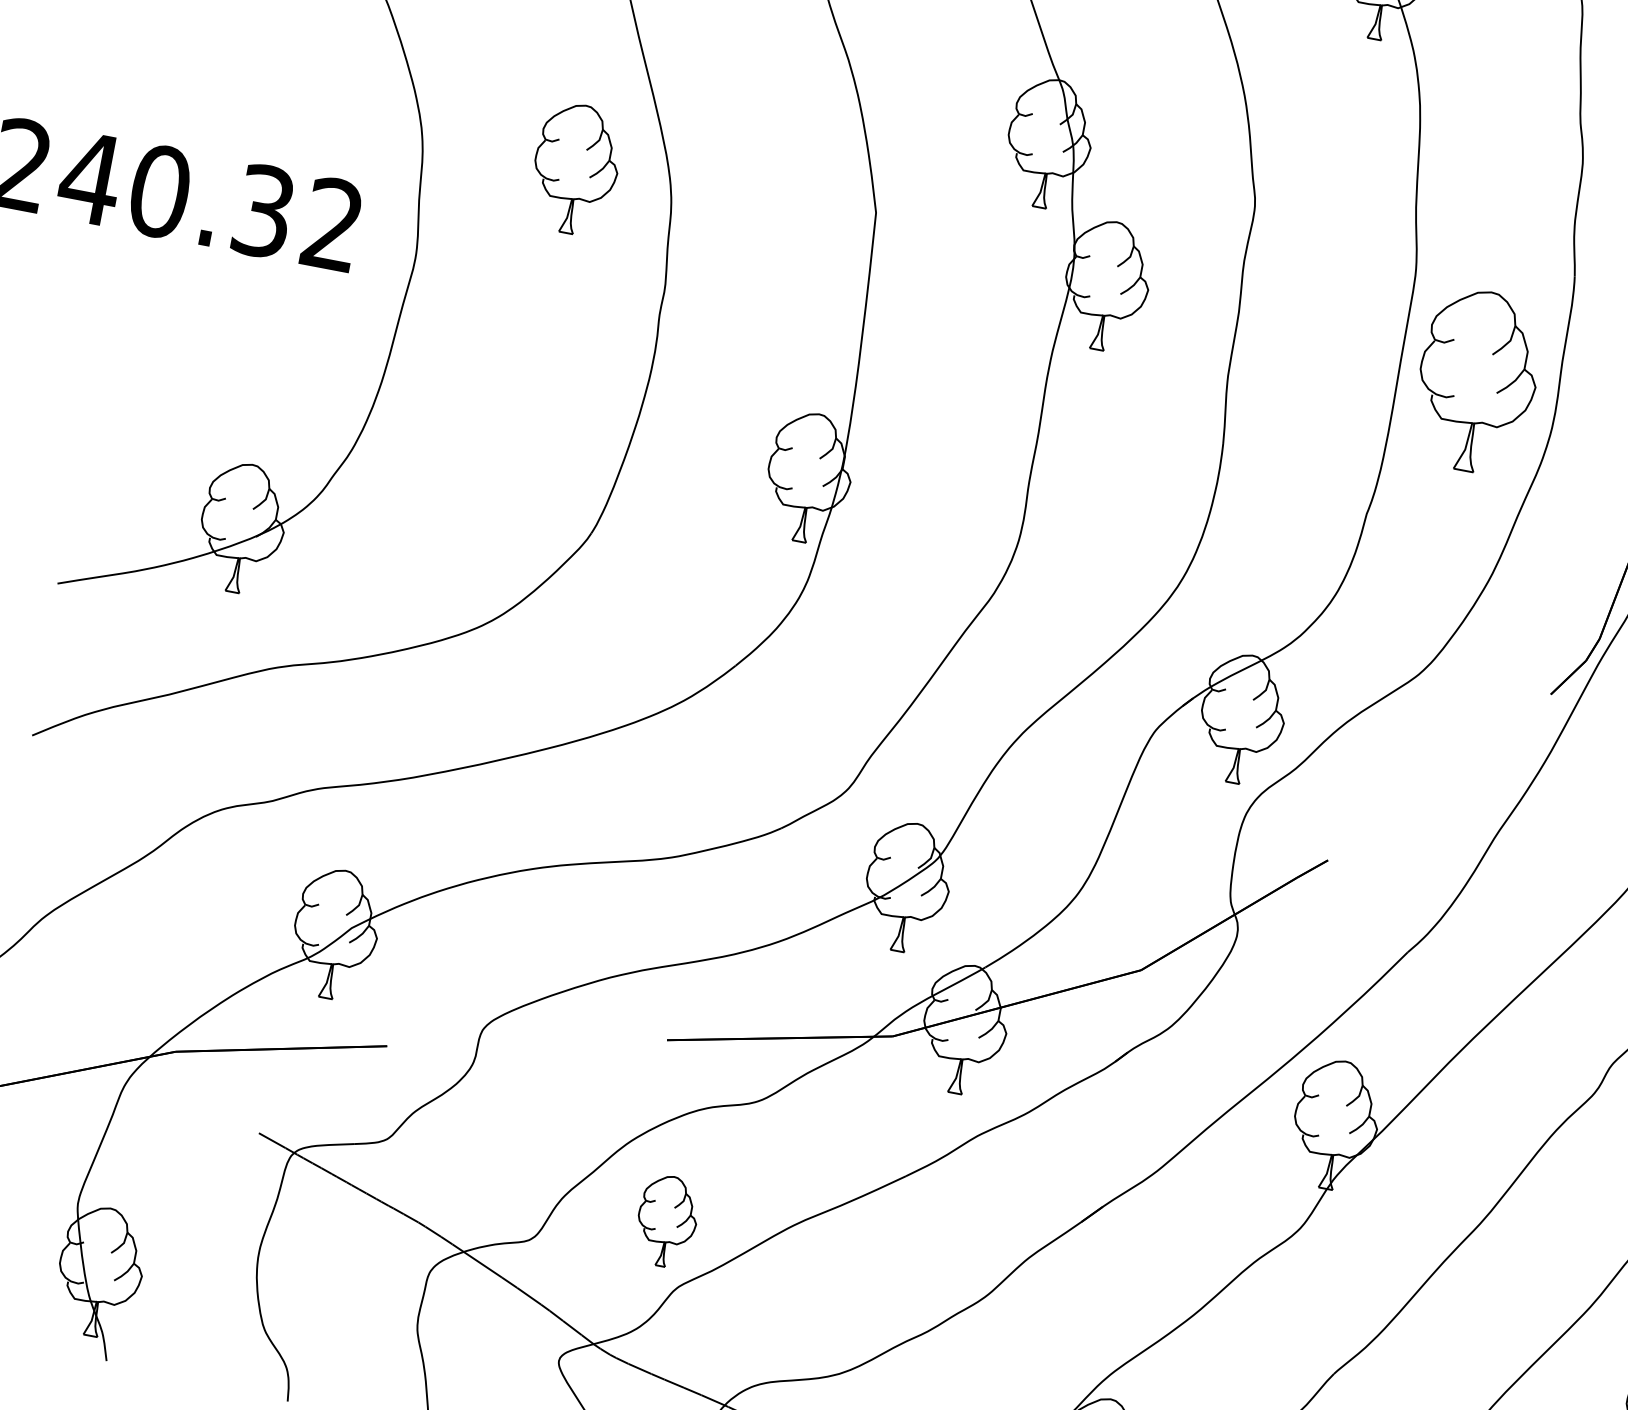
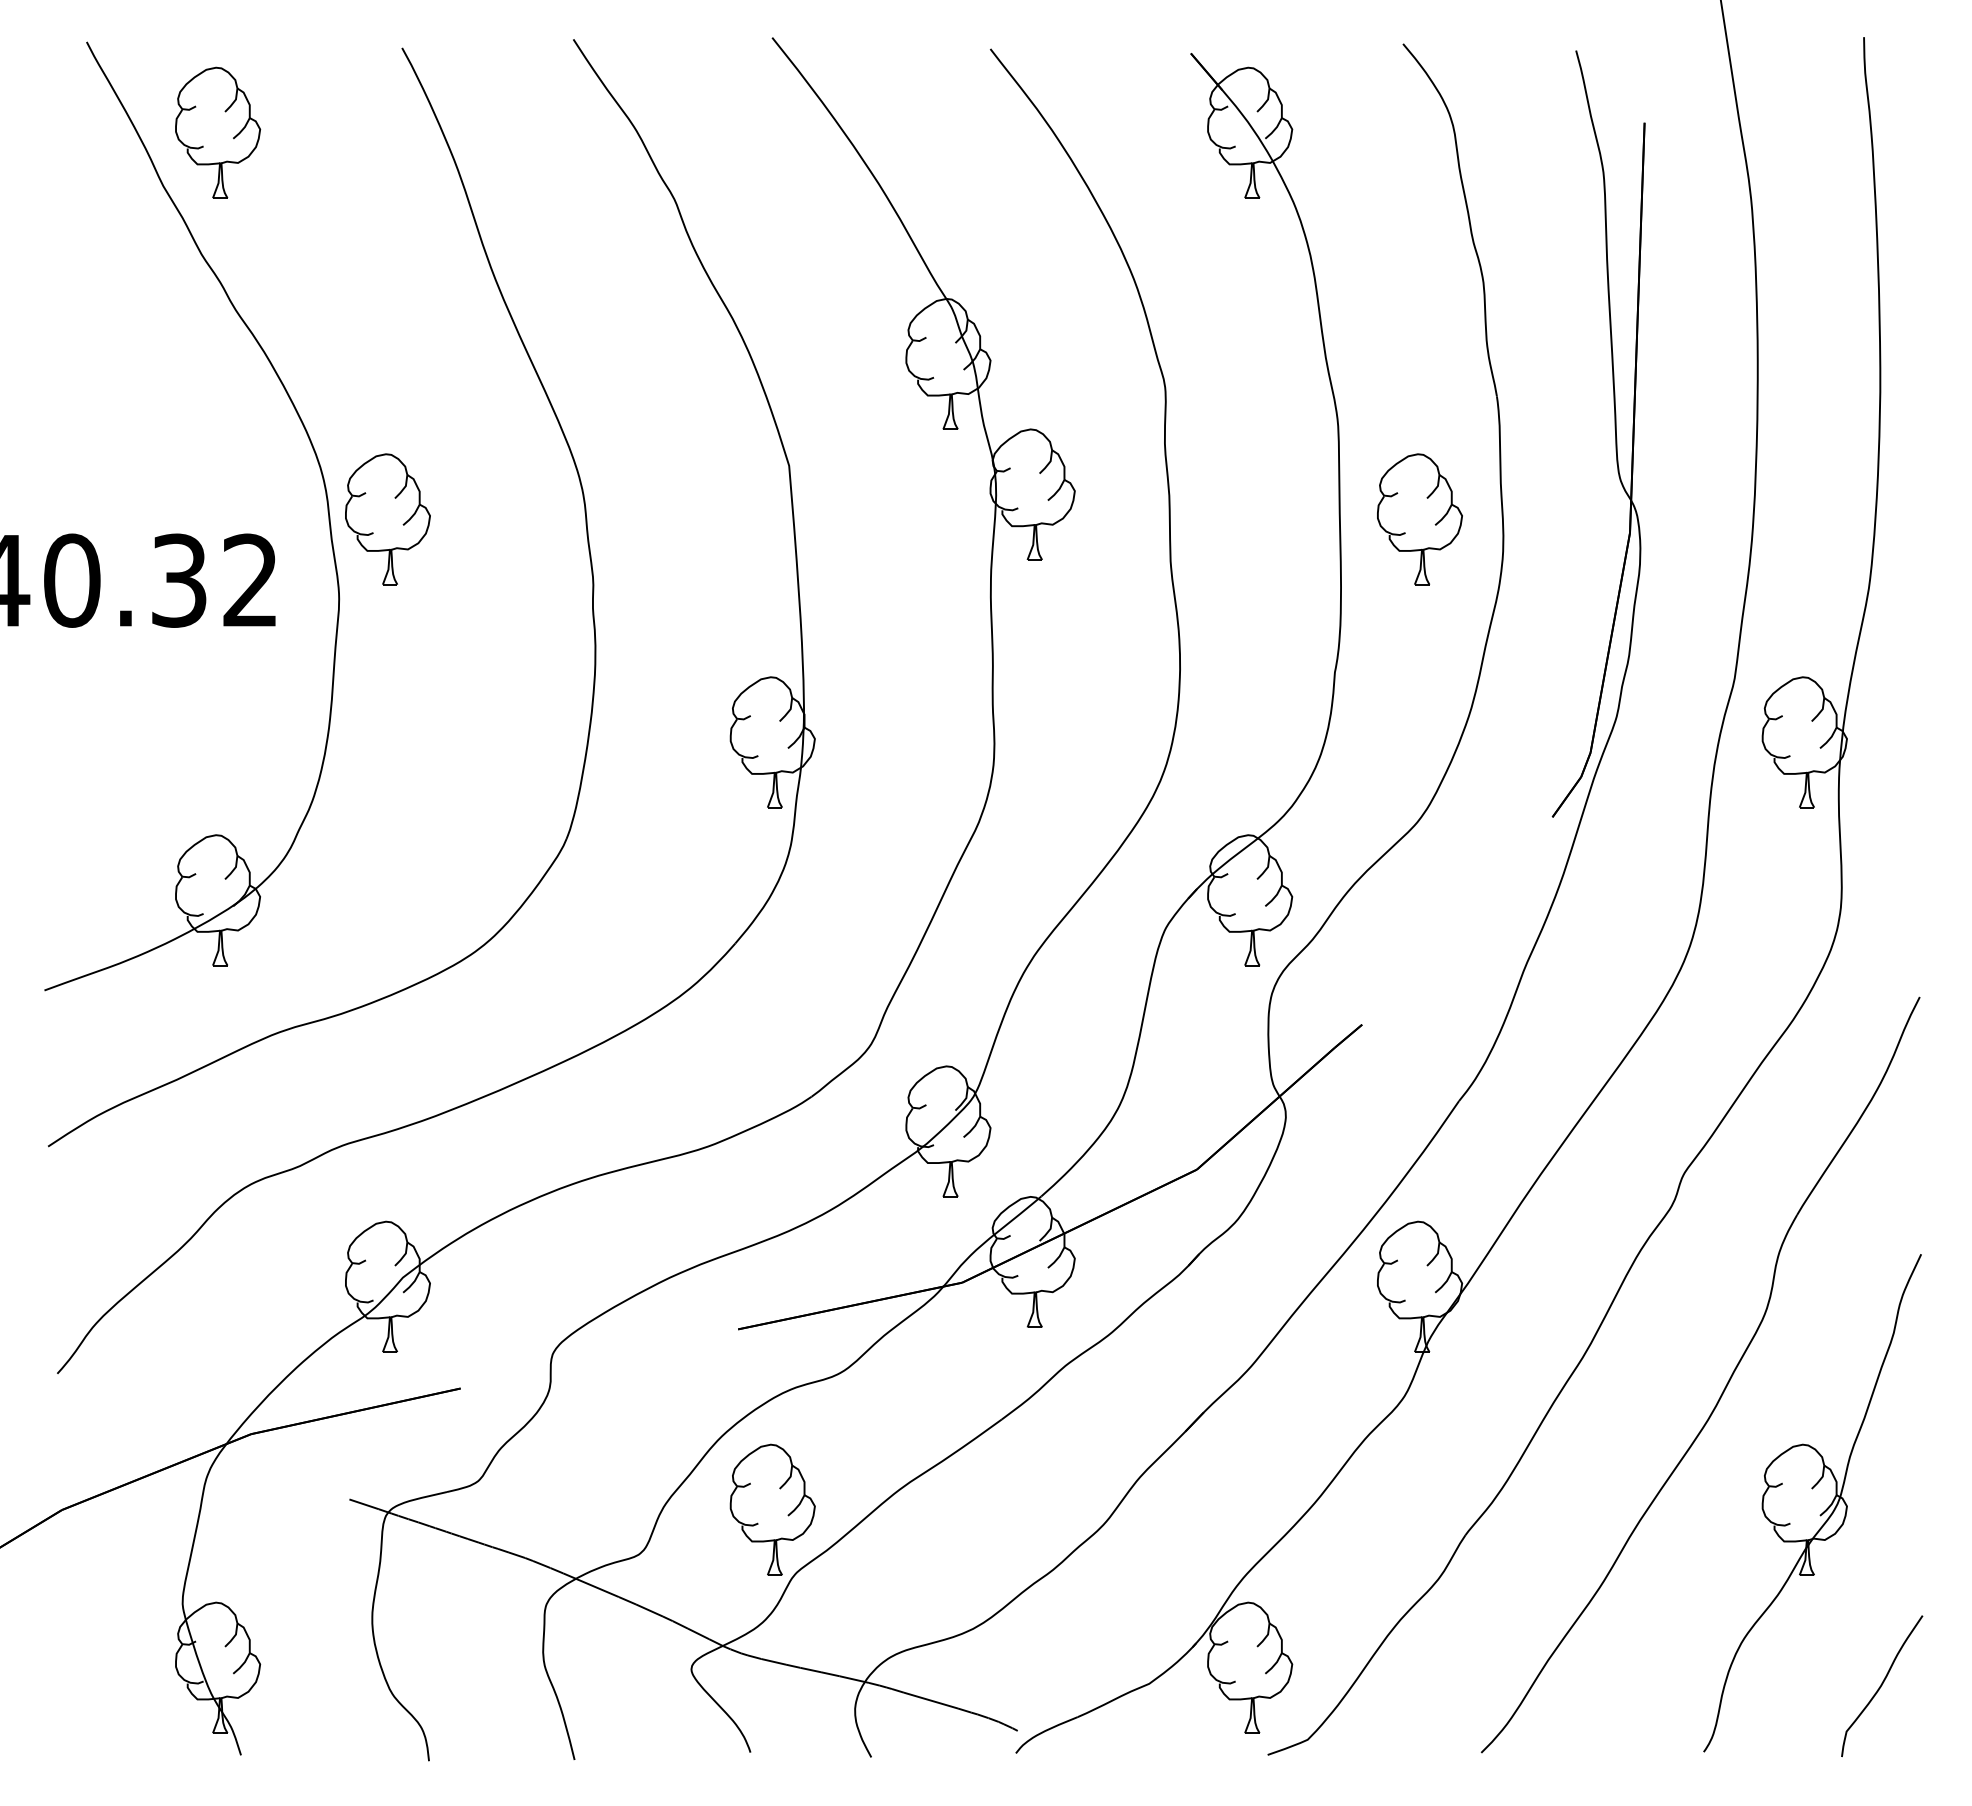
part: (575, 169) -> (387, 519), moved
part: (1476, 381) -> (1419, 519), size x0.71
part: (667, 1221) -> (772, 1509), size x1.43

